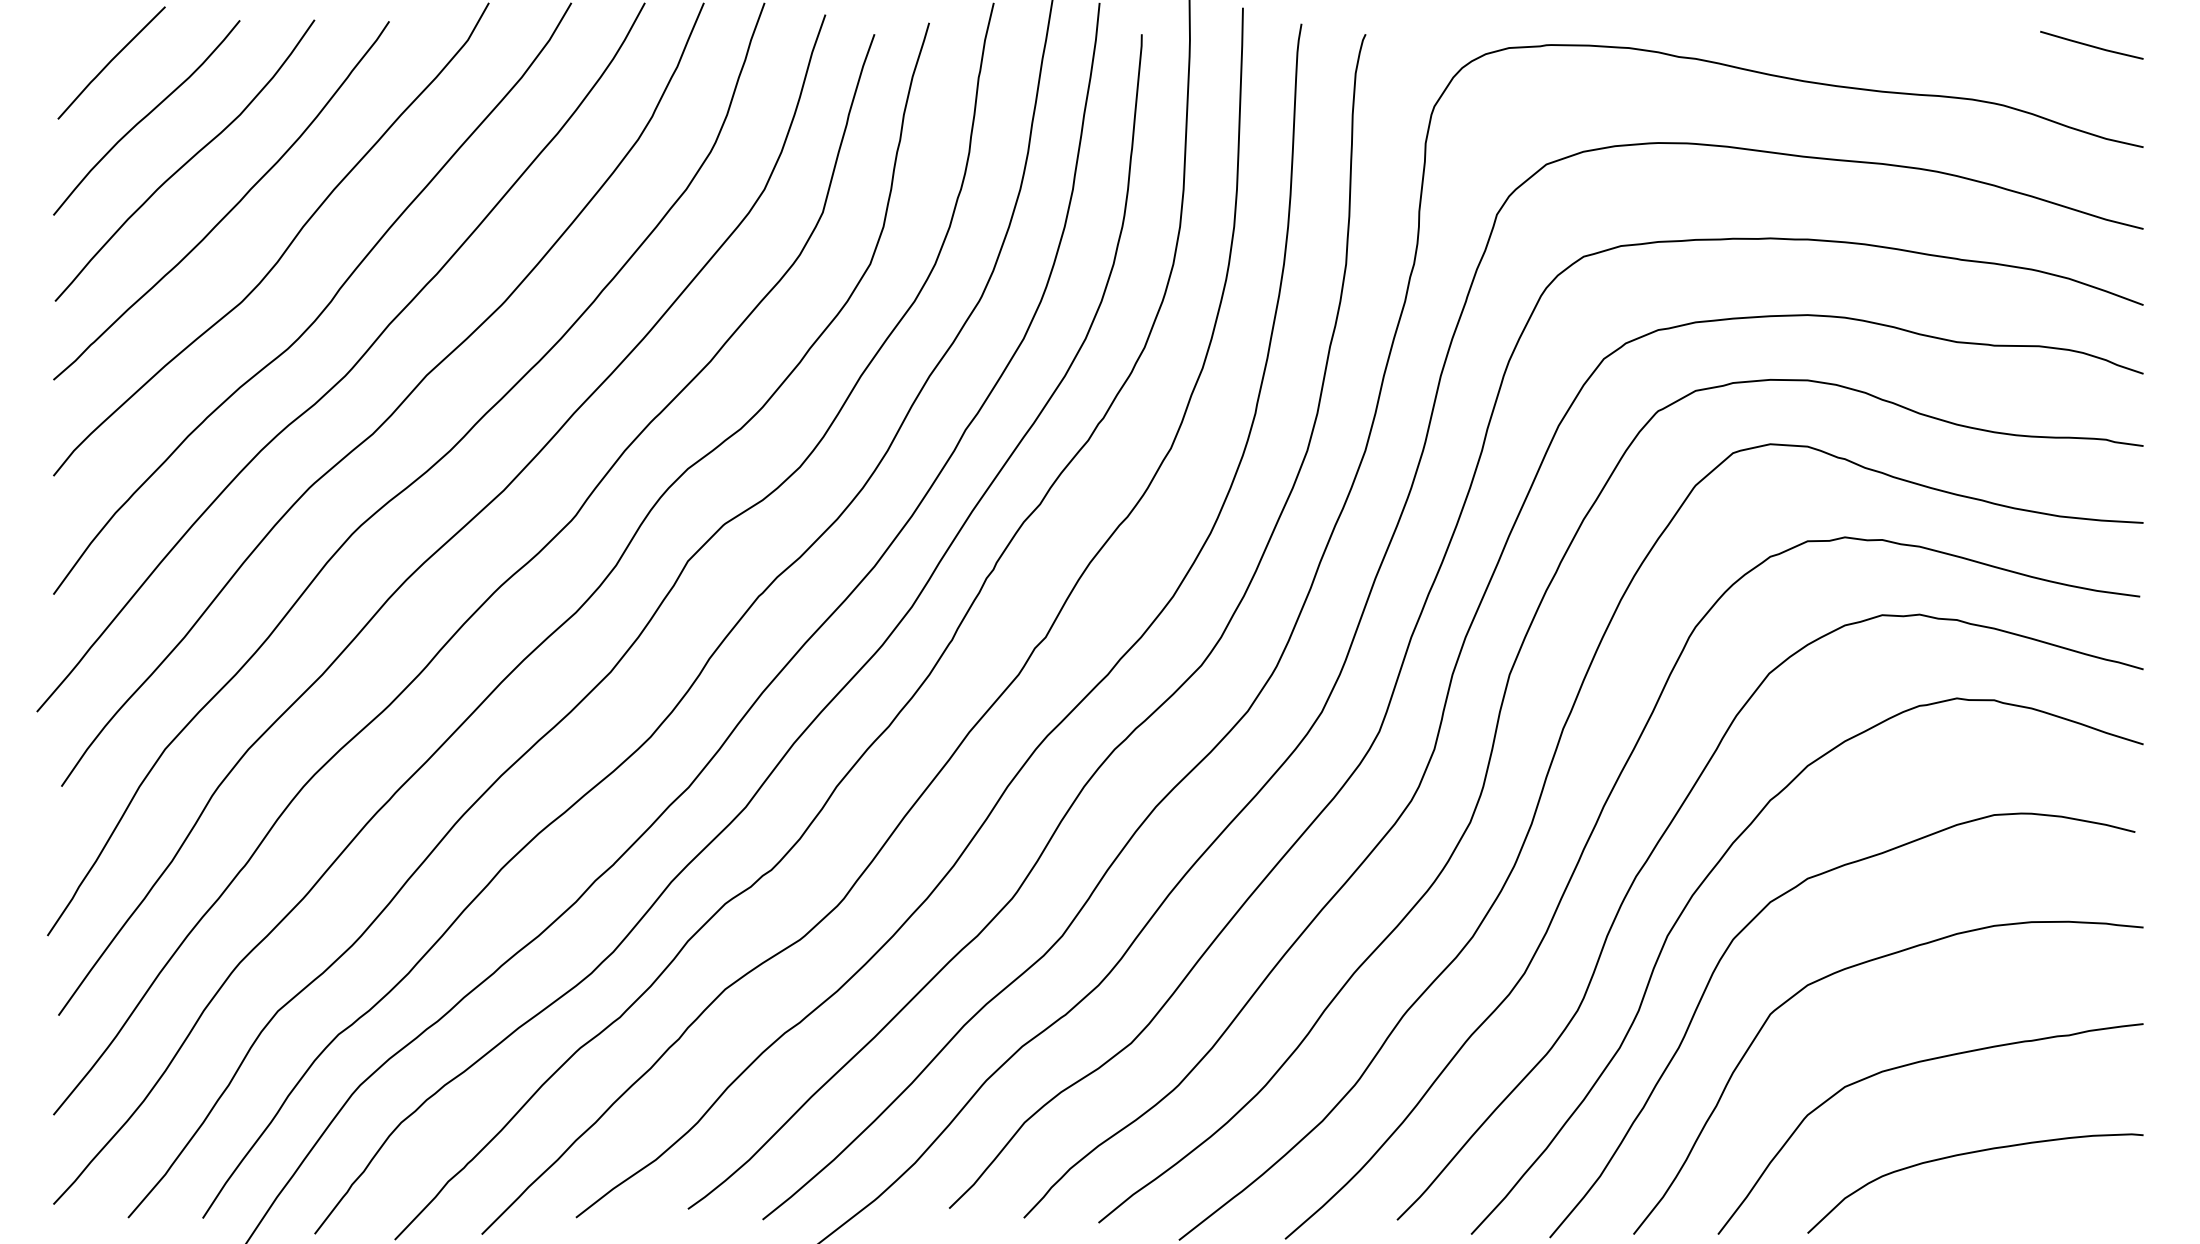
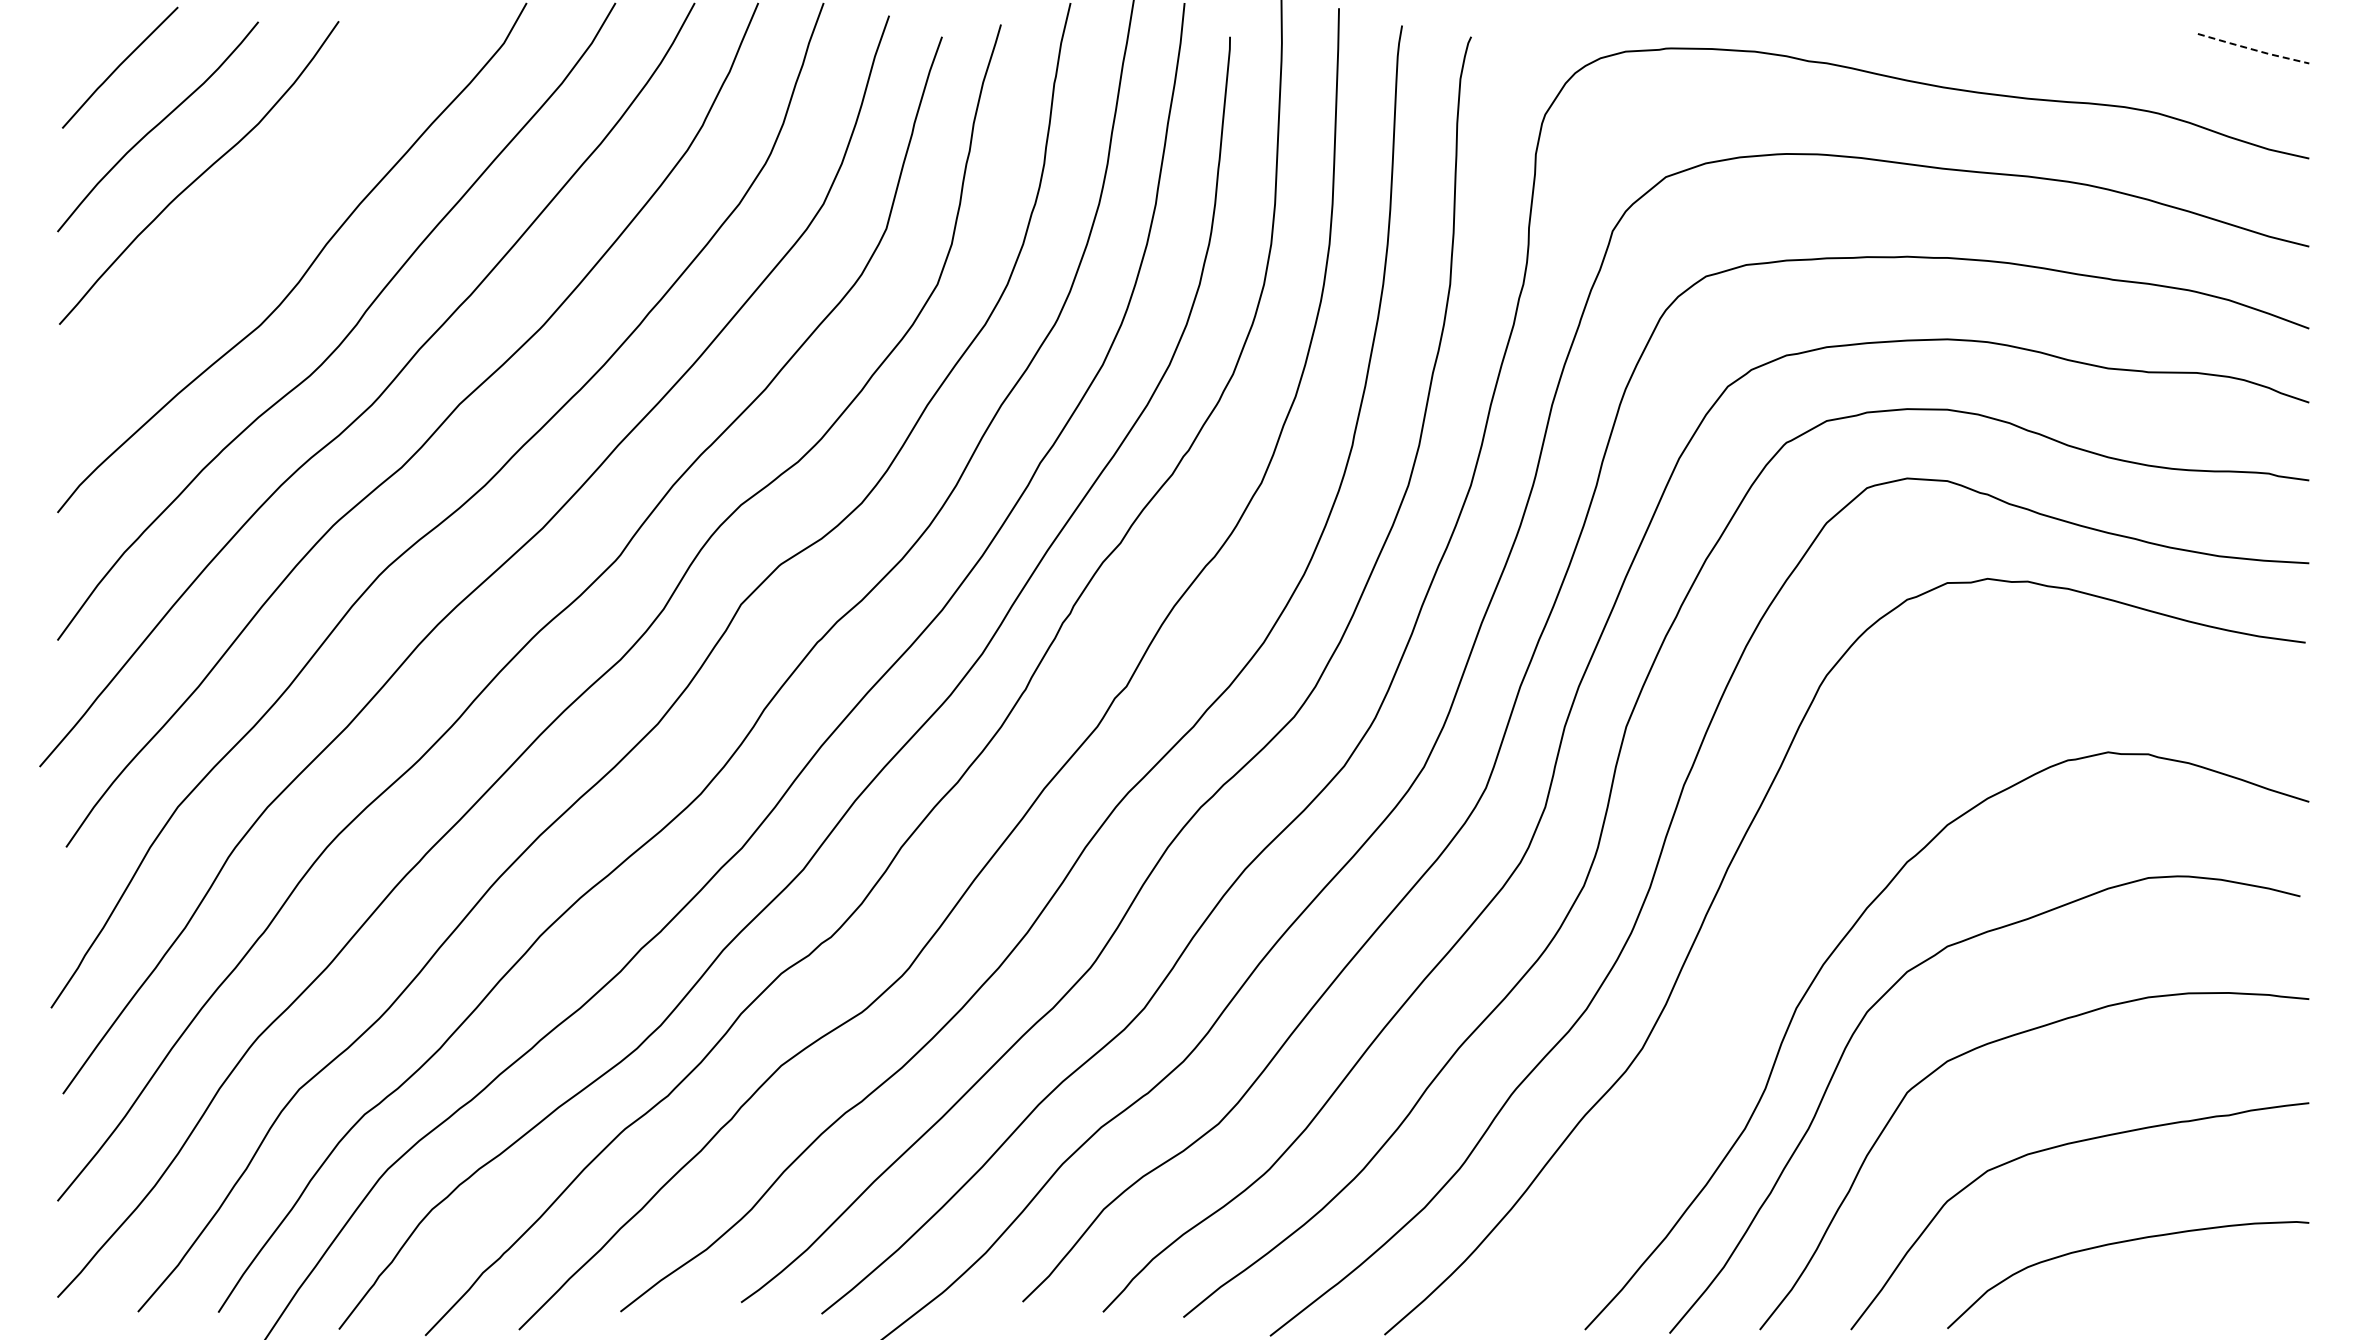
line: (2091, 46) -> (2253, 49), solid -> dashed
curve: (230, 209) -> (248, 225), removed
curve: (1658, 844) -> (1786, 909), removed

